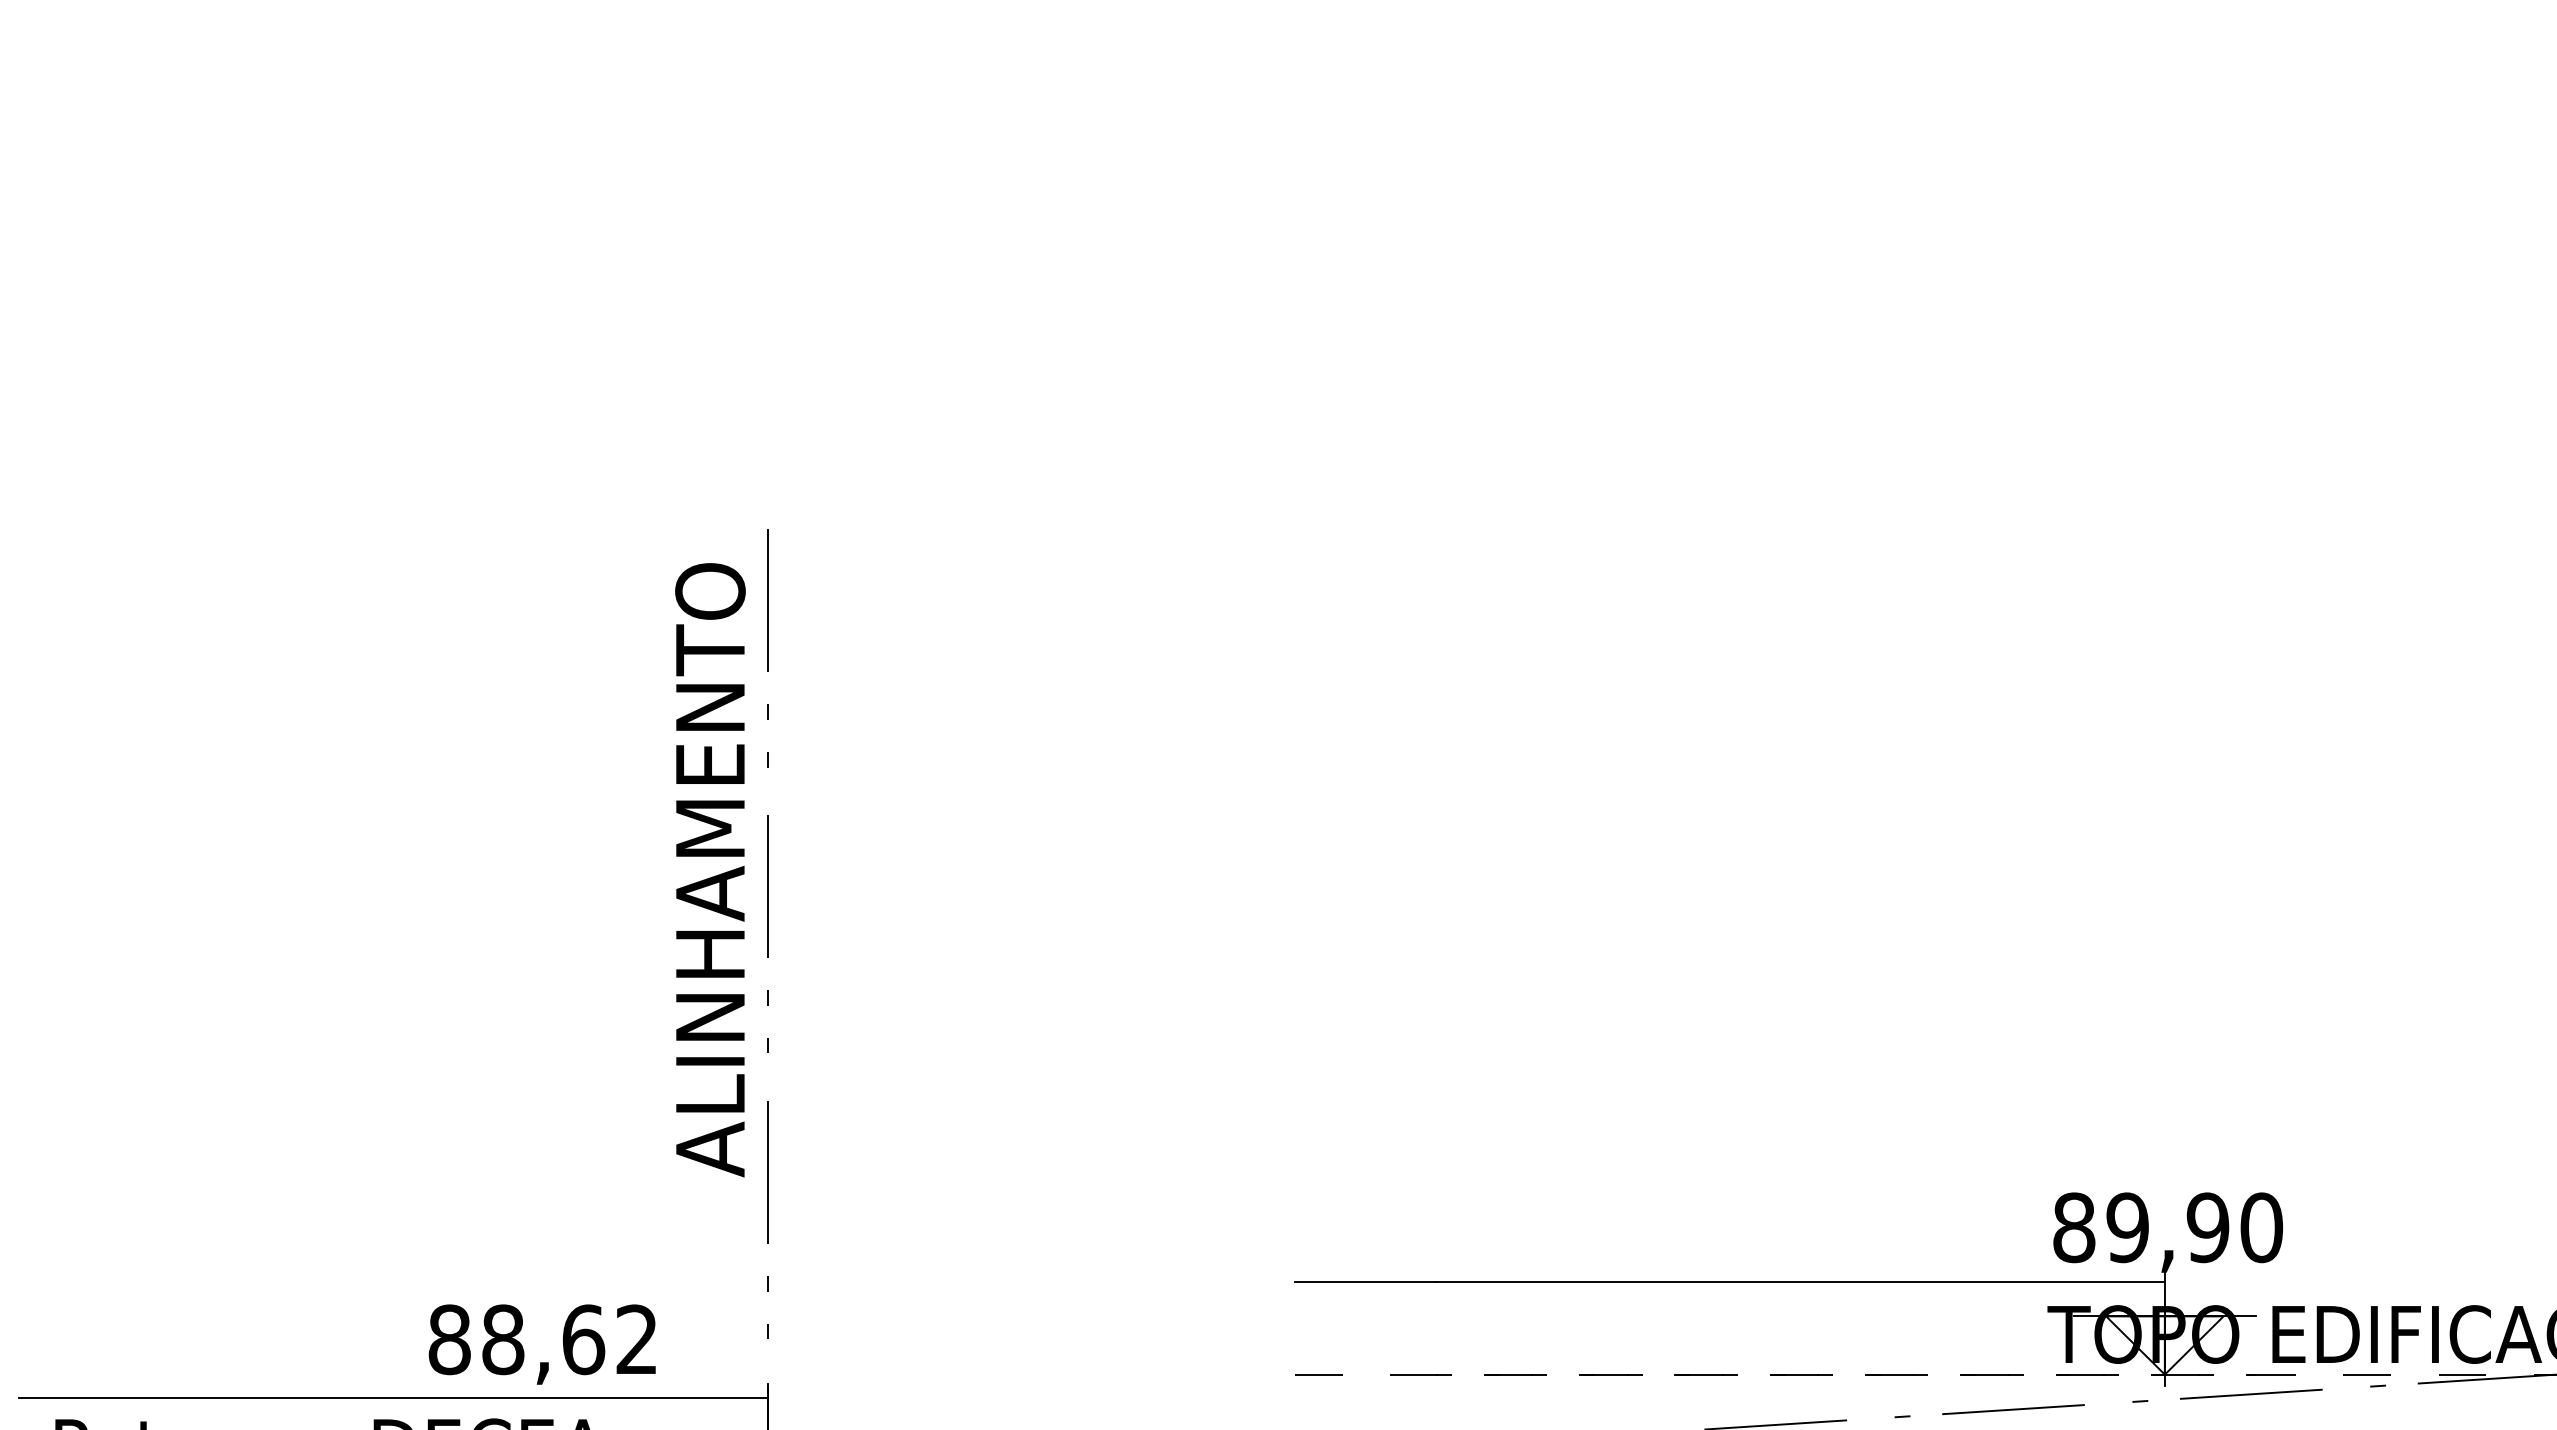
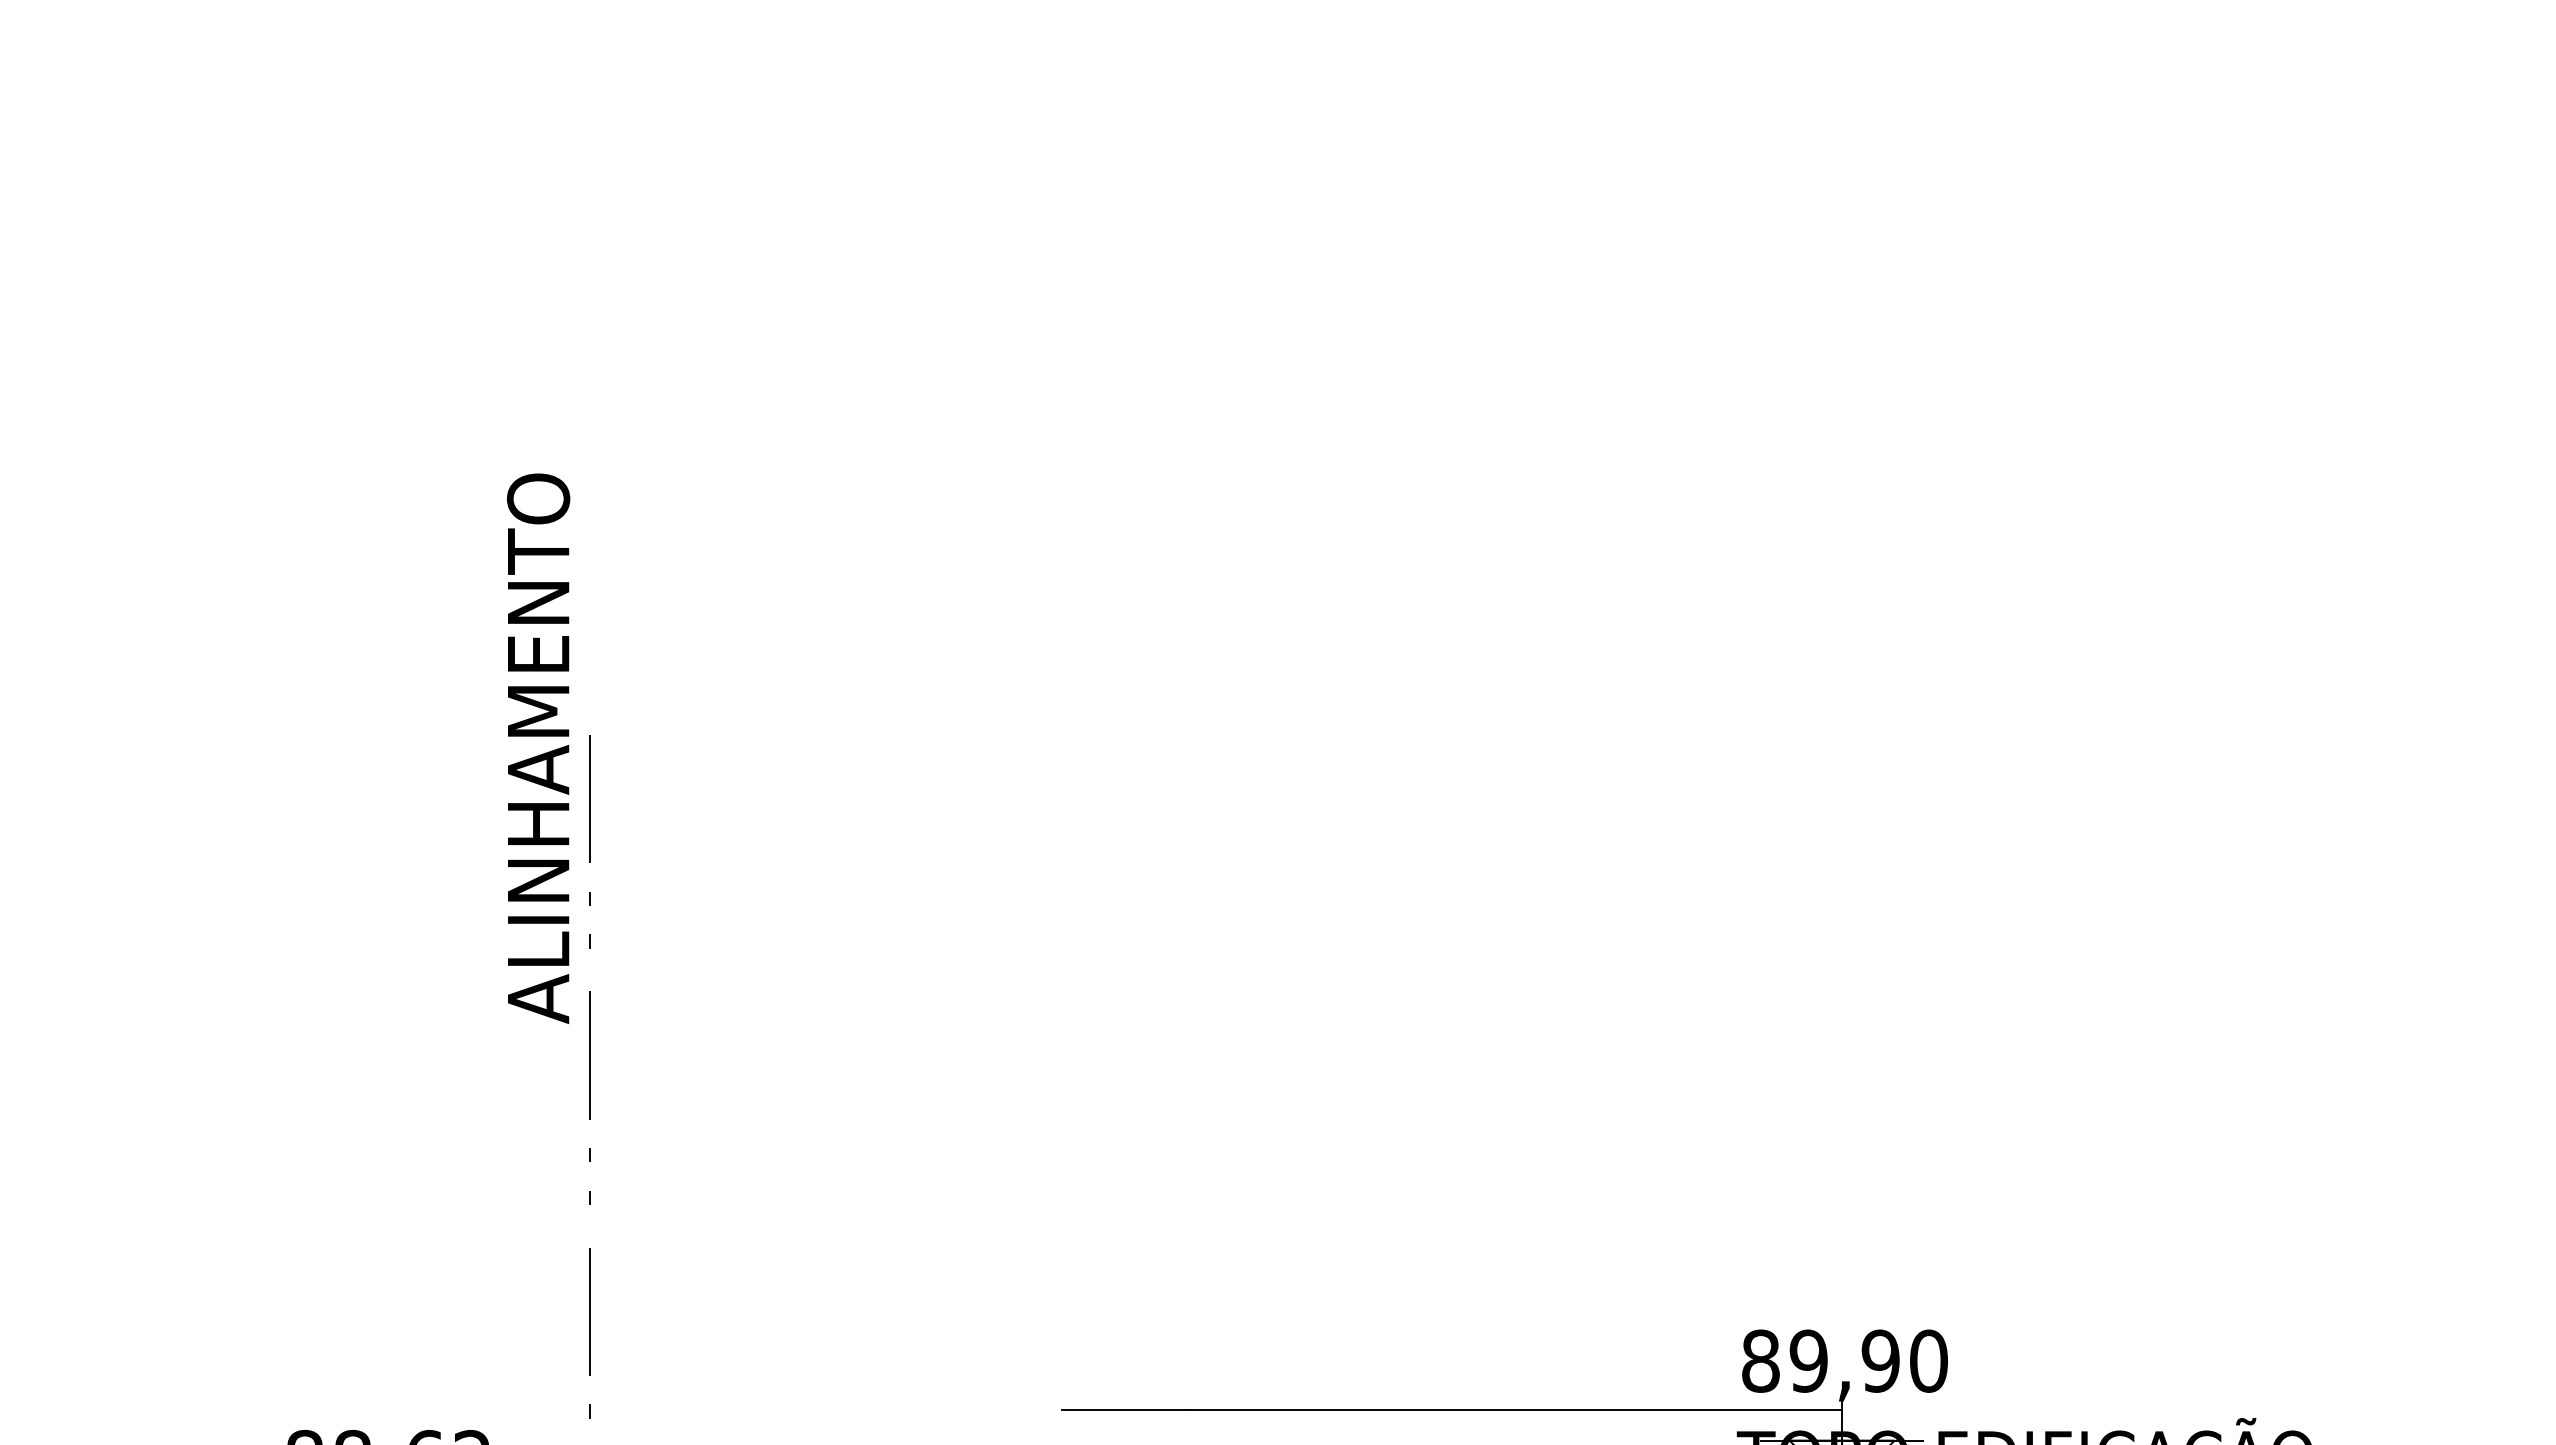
text: (710, 869) -> (538, 748), moved

